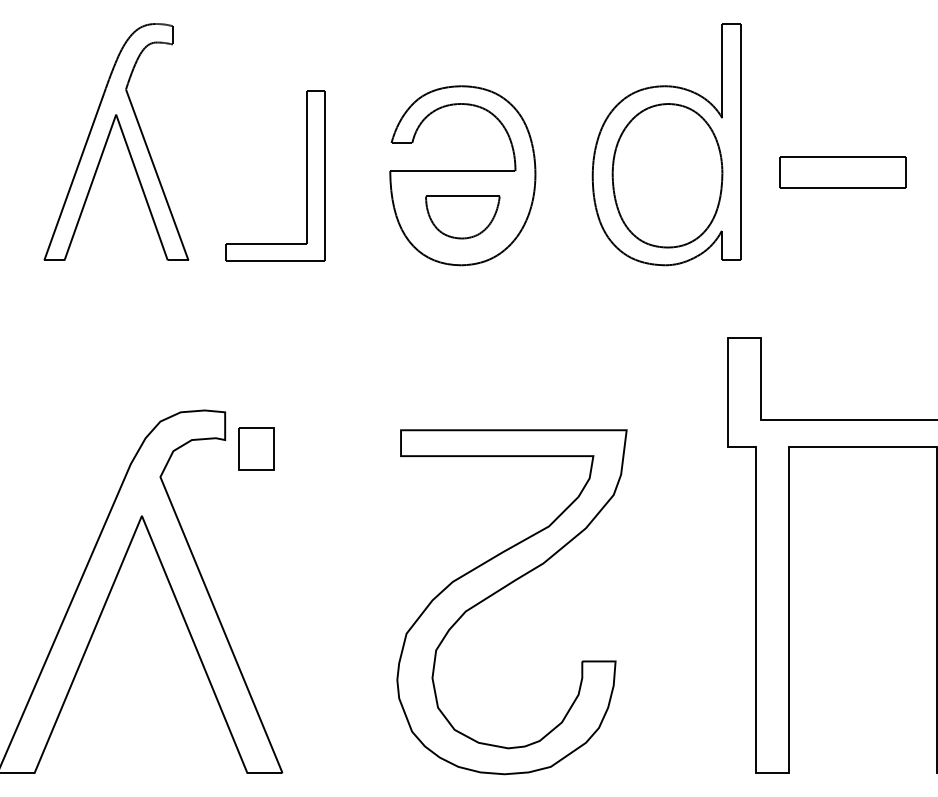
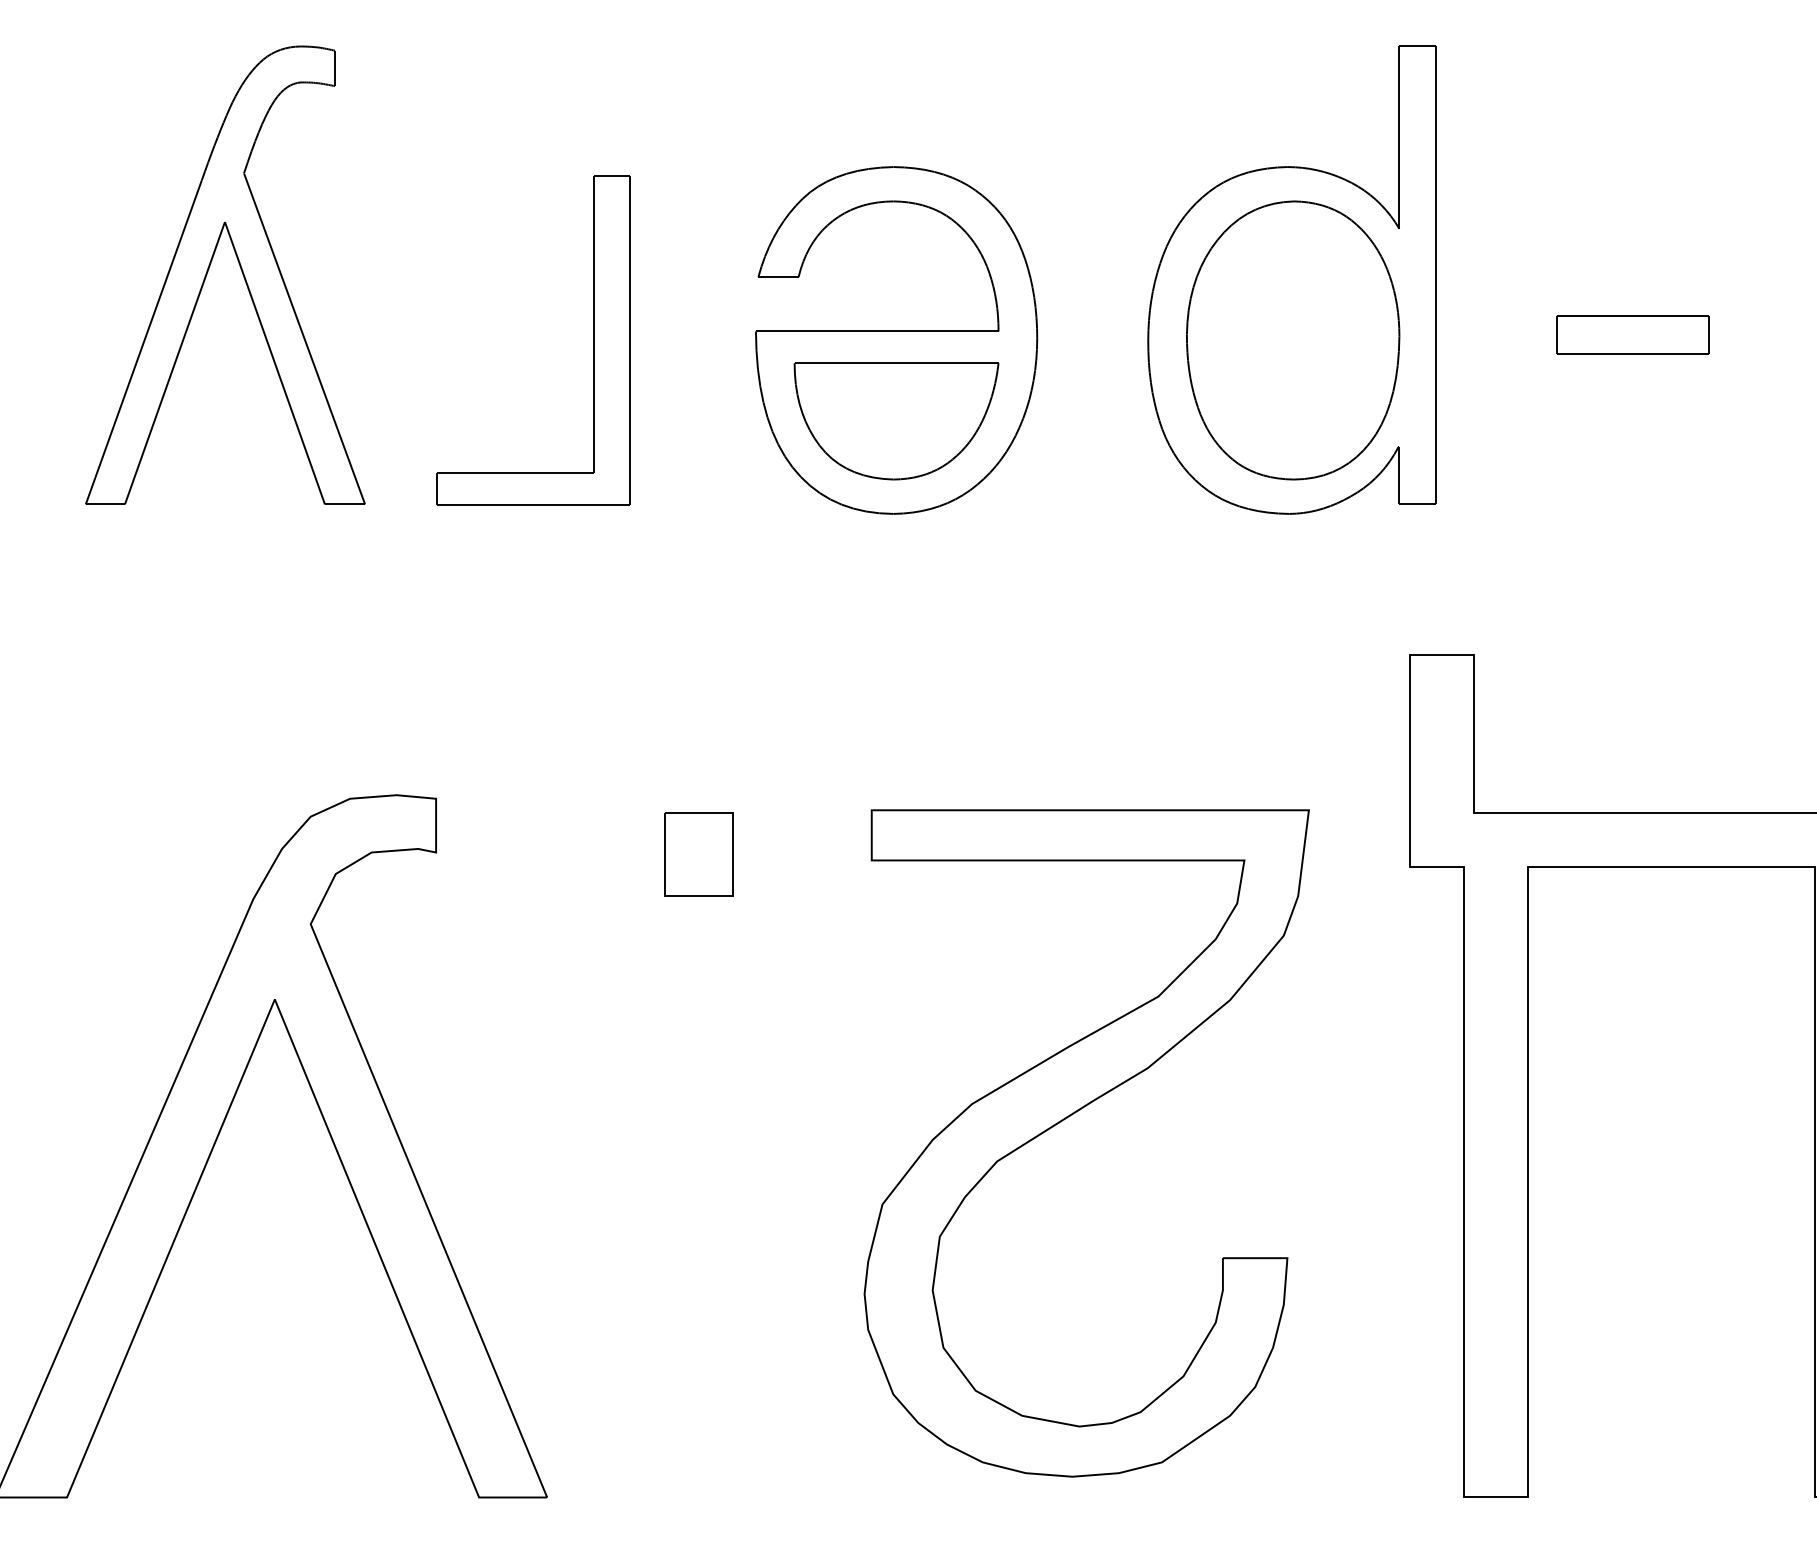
part: (842, 172) -> (1632, 334), size x0.62
part: (462, 217) -> (895, 421), size x1.43
part: (256, 448) -> (698, 853), moved
part: (501, 590) -> (1066, 1120), moved

